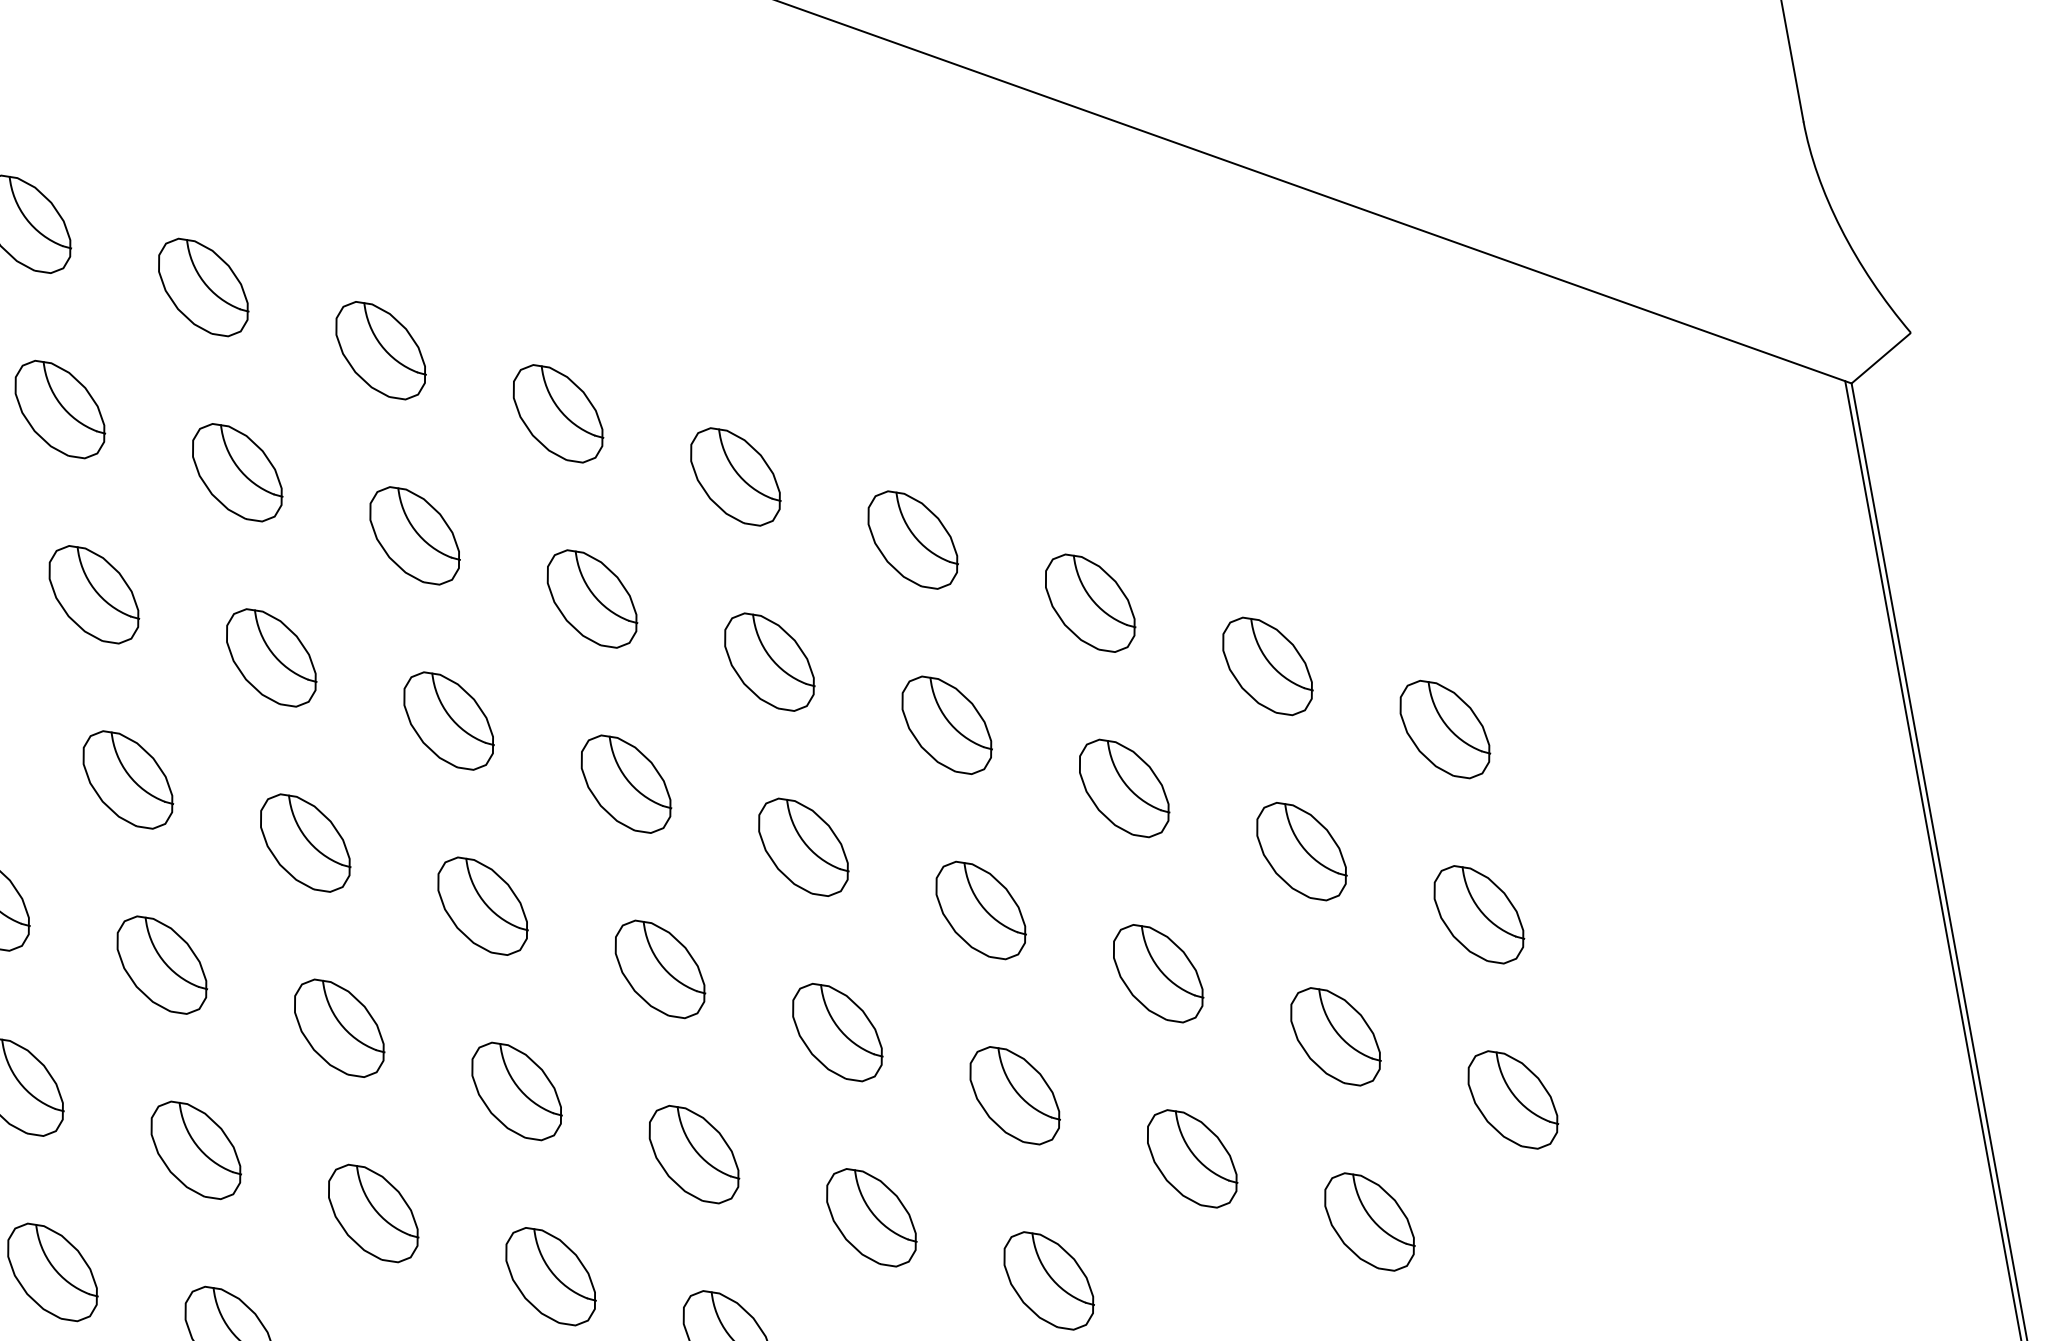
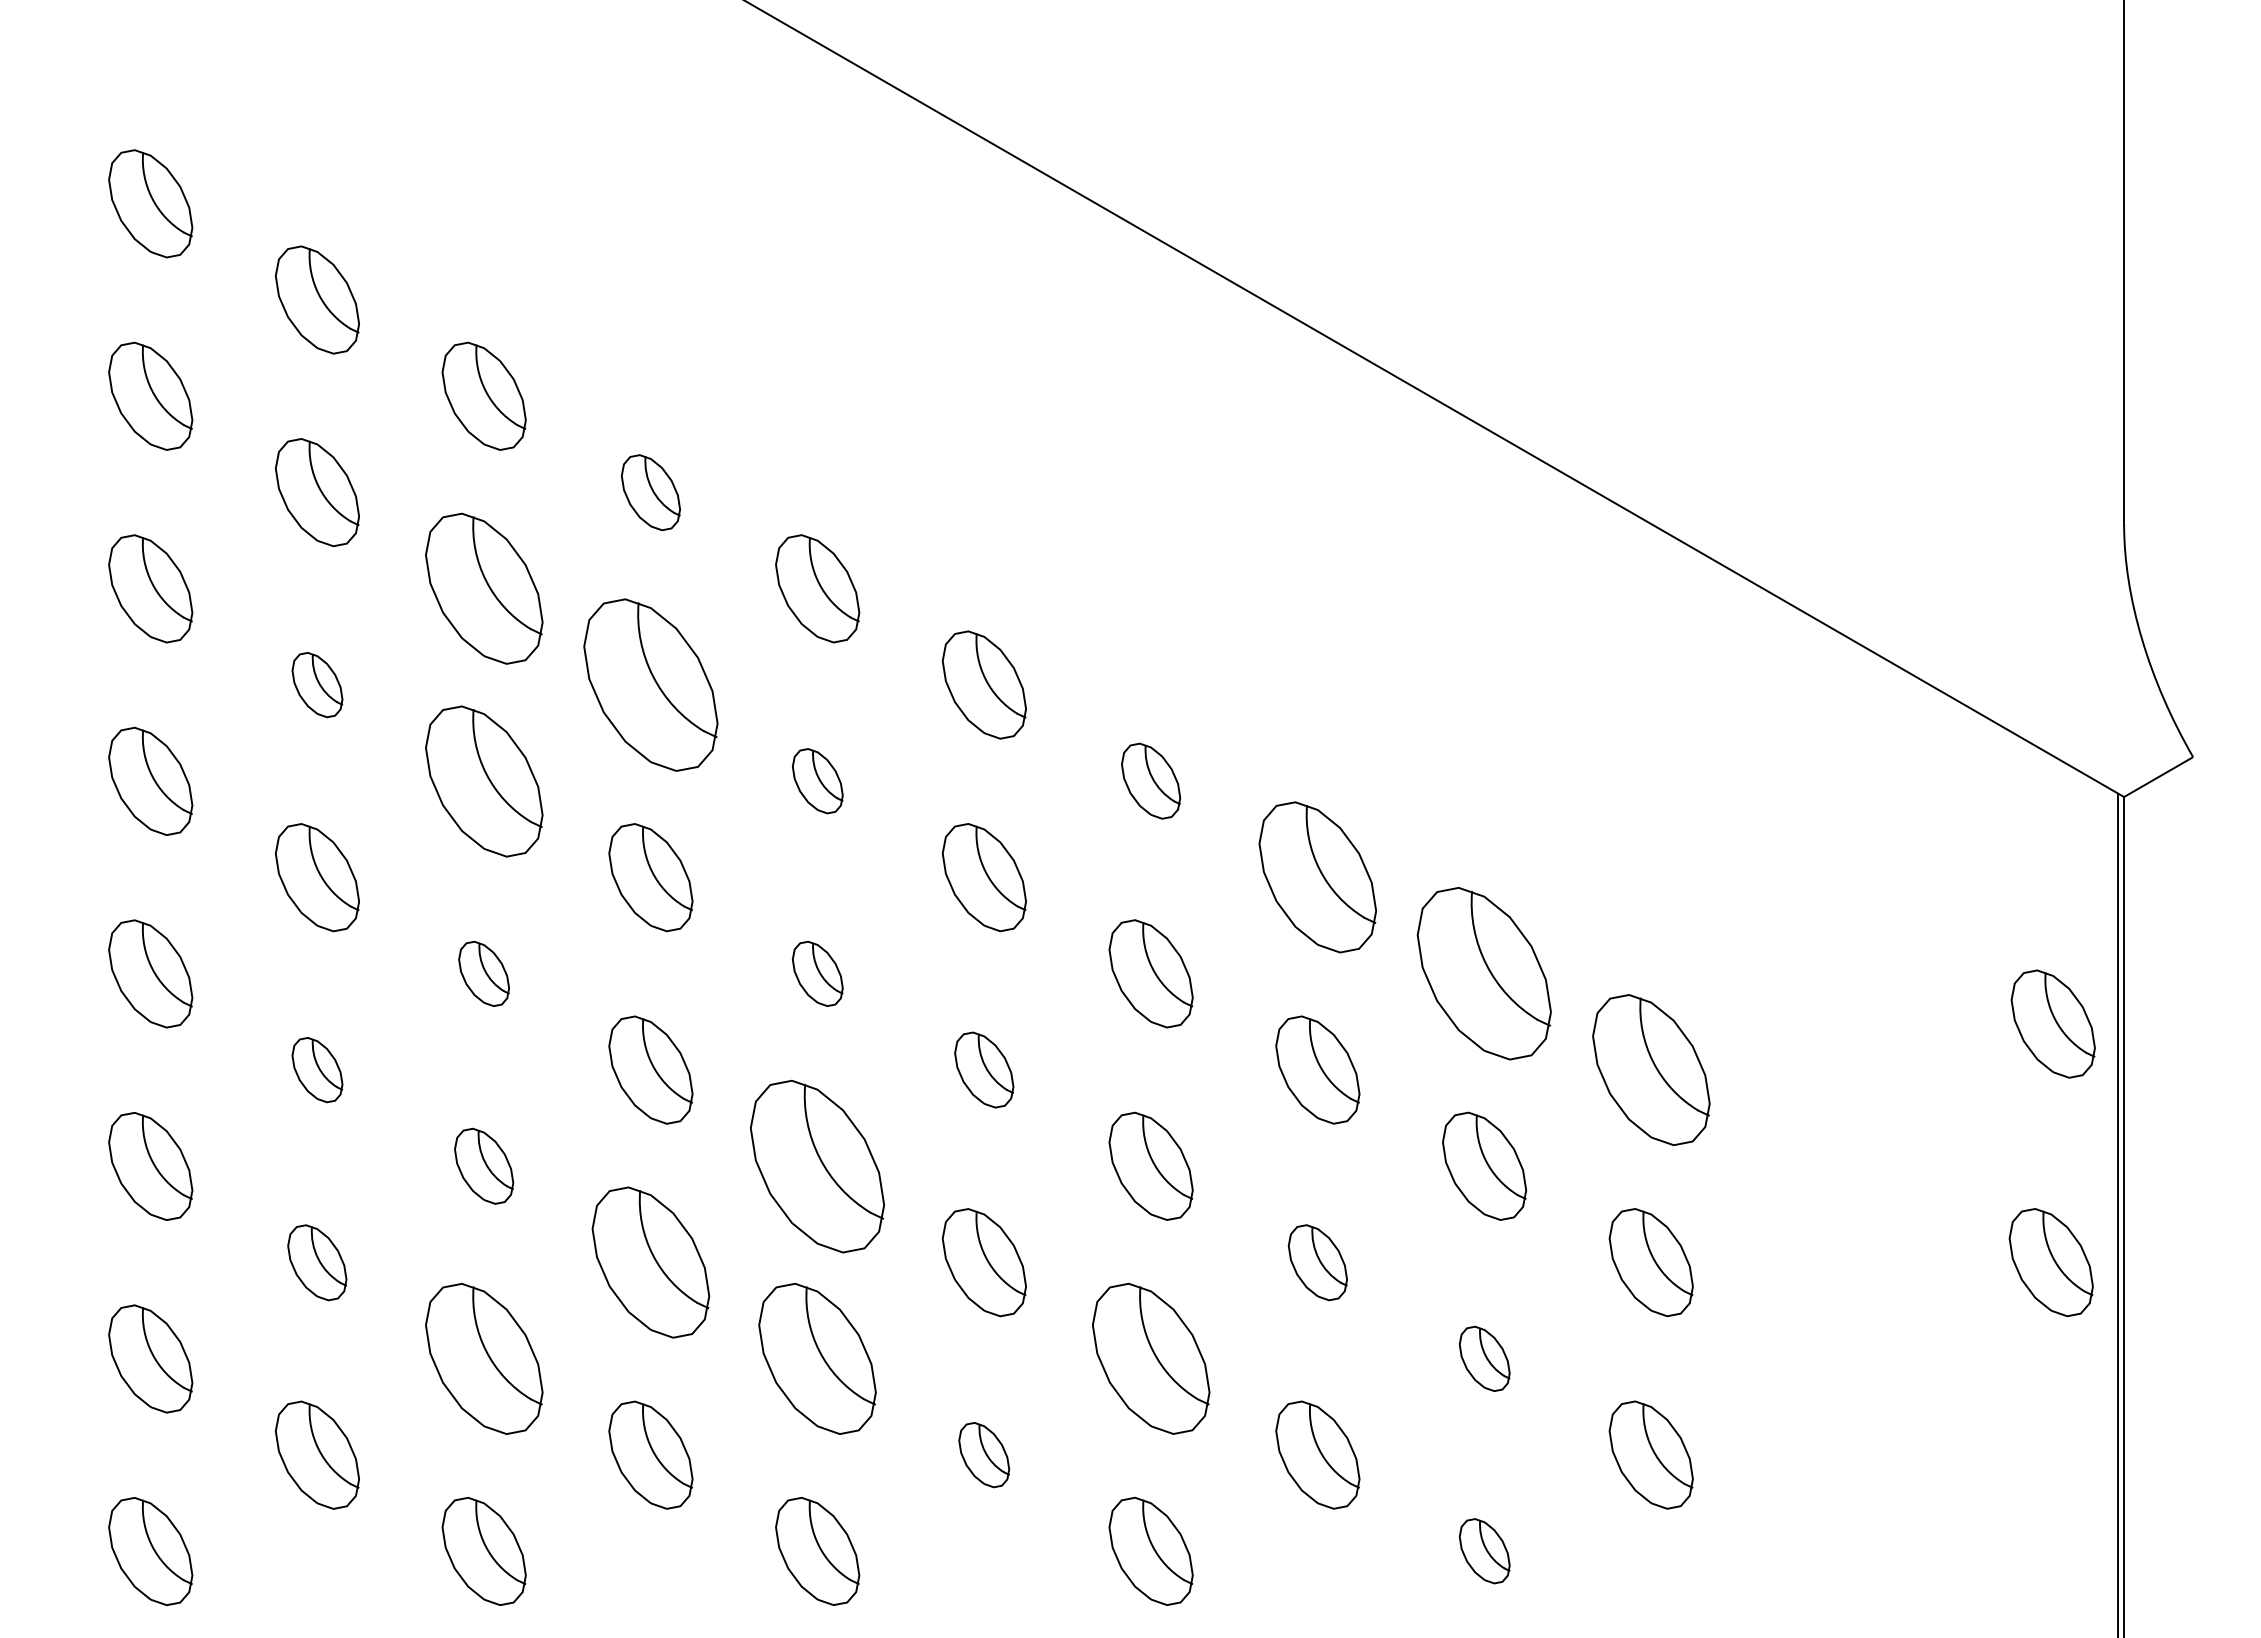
part: (380, 350) -> (650, 492), size x0.7
part: (236, 472) -> (483, 588), size x1.4
part: (414, 535) -> (650, 684), size x1.6
part: (912, 539) -> (1150, 780), size x0.7
part: (93, 594) -> (317, 684), size x0.6
part: (591, 598) -> (817, 780), size x0.6
part: (1089, 603) -> (1317, 877), size x1.4
part: (1822, 613) -> (2052, 1023), added
part: (270, 657) -> (483, 780), size x1.4
part: (1267, 666) -> (1484, 973), size x1.6
part: (1444, 729) -> (1650, 1069), size x1.4
part: (625, 783) -> (817, 973), size x0.6
part: (304, 842) -> (483, 973), size x0.6
part: (1862, 844) -> (2050, 1262), added
part: (802, 846) -> (983, 1069), size x0.7
part: (161, 964) -> (317, 1069), size x0.6
part: (659, 968) -> (817, 1165), size x1.6
part: (1157, 973) -> (1317, 1262), size x0.7
part: (338, 1027) -> (483, 1165), size x0.7
part: (1335, 1036) -> (1484, 1358), size x0.6
part: (516, 1091) -> (650, 1262), size x1.4
part: (1014, 1095) -> (1150, 1358), size x1.4
part: (194, 1150) -> (316, 1262), size x0.7
part: (693, 1154) -> (817, 1358), size x1.4
part: (372, 1213) -> (483, 1358), size x1.4
part: (870, 1217) -> (983, 1454), size x0.6
part: (1369, 1221) -> (1484, 1550), size x0.6

